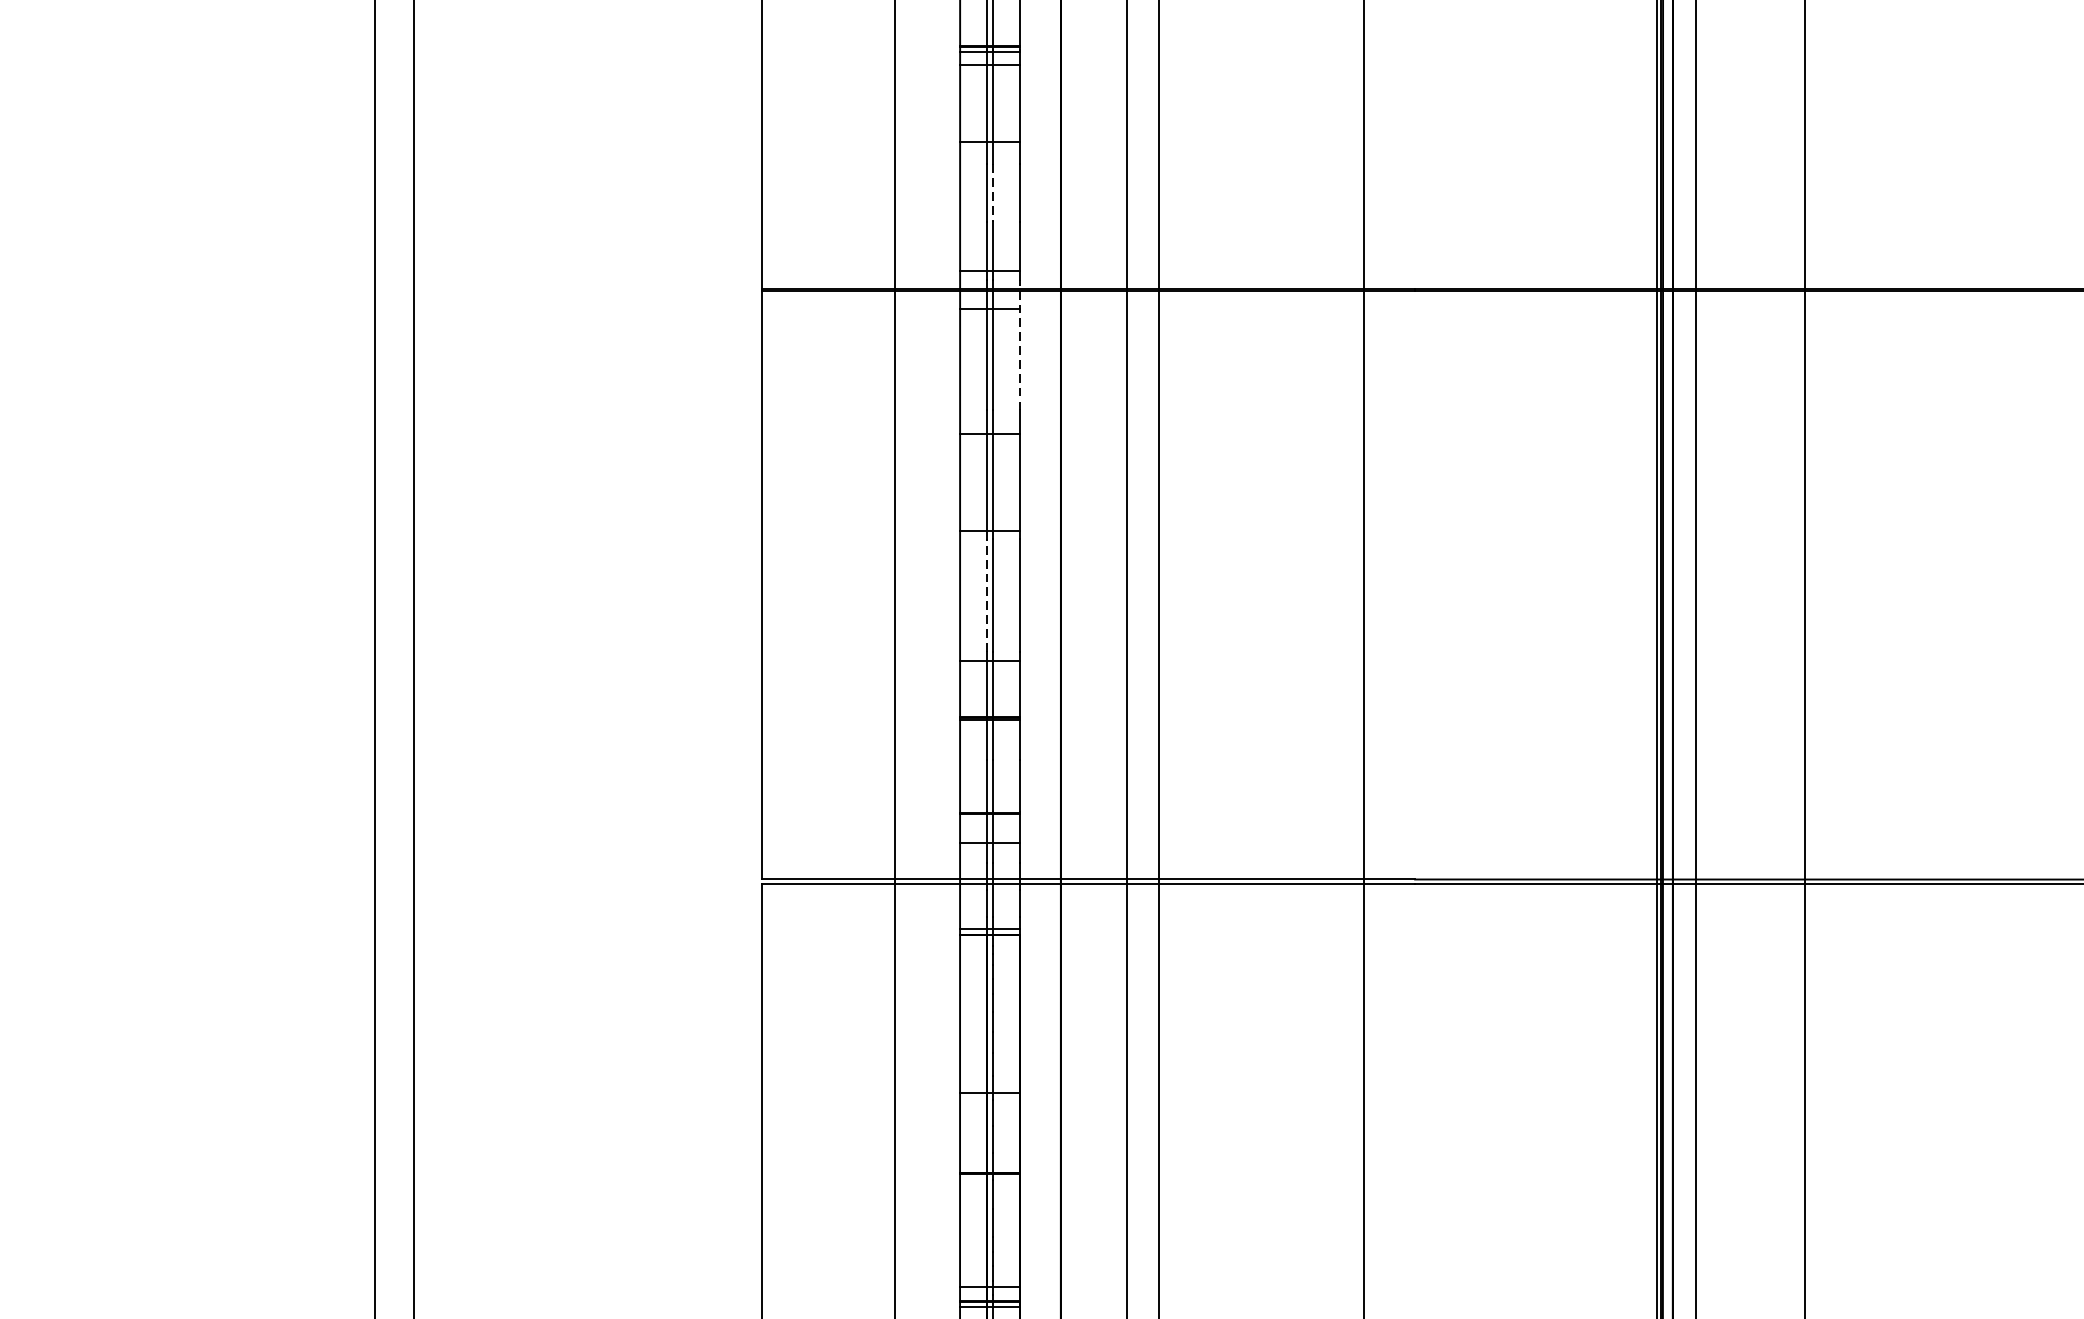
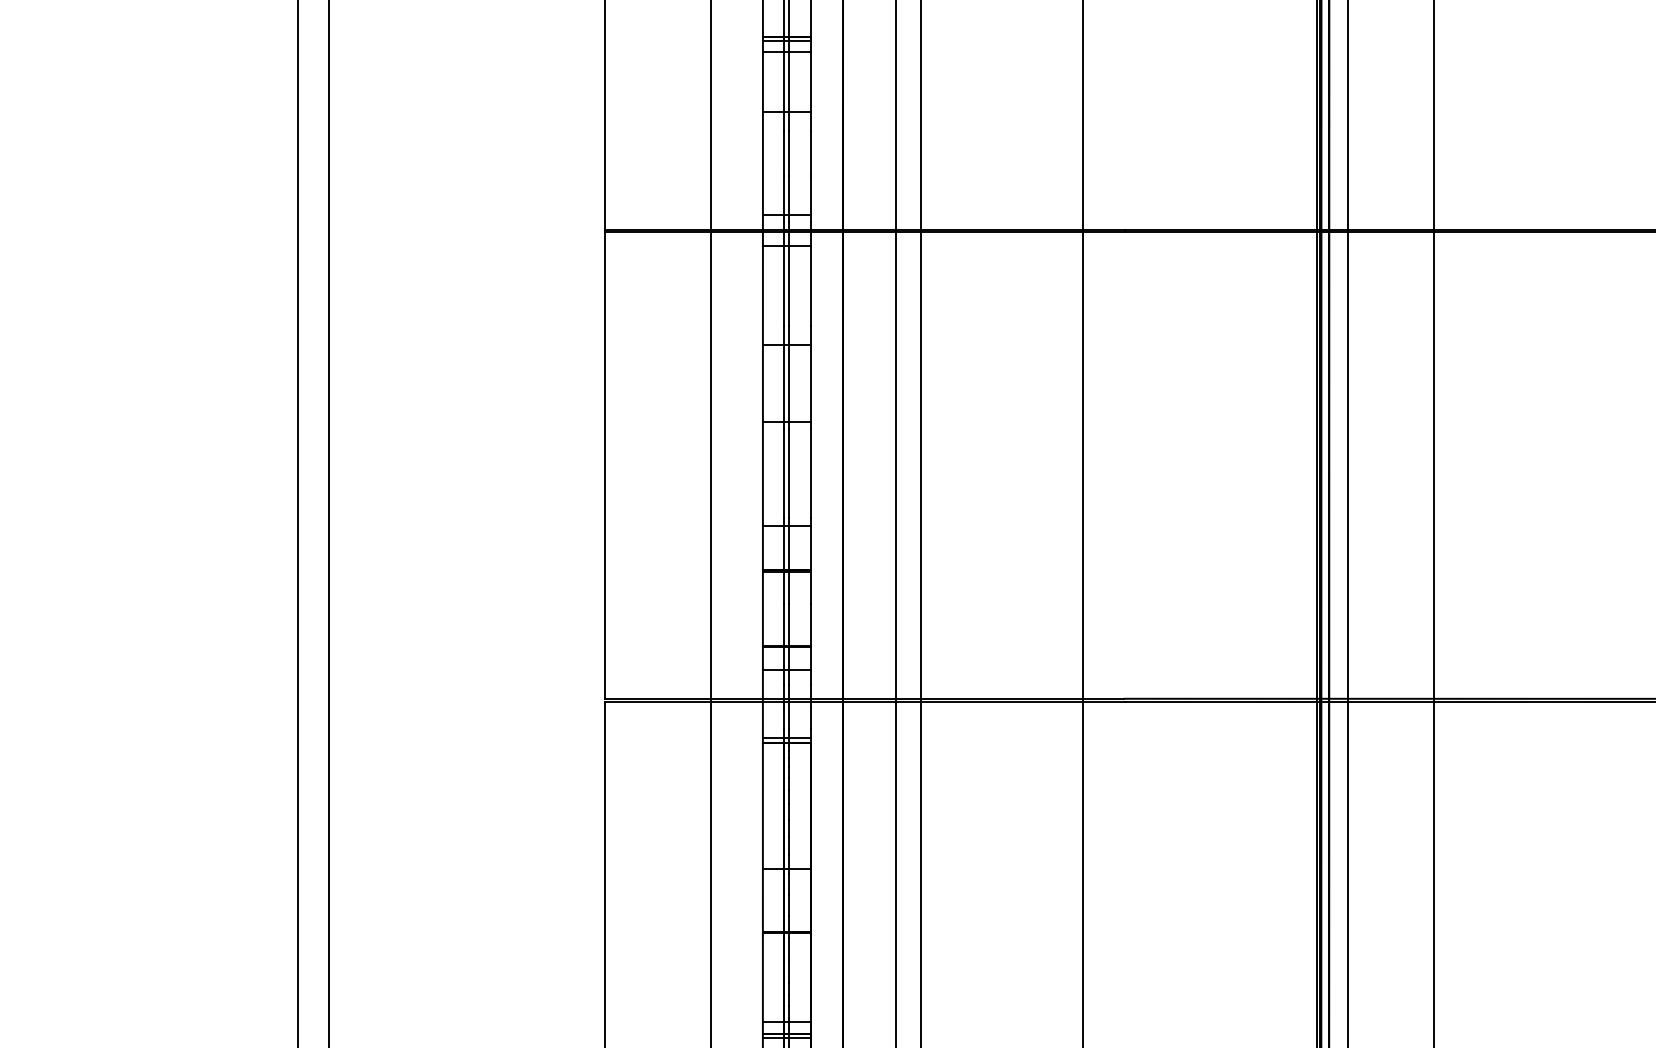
line: (992, 193) -> (788, 153), dashed -> solid
line: (1019, 345) -> (810, 274), dashed -> solid
line: (987, 595) -> (784, 473), dashed -> solid

